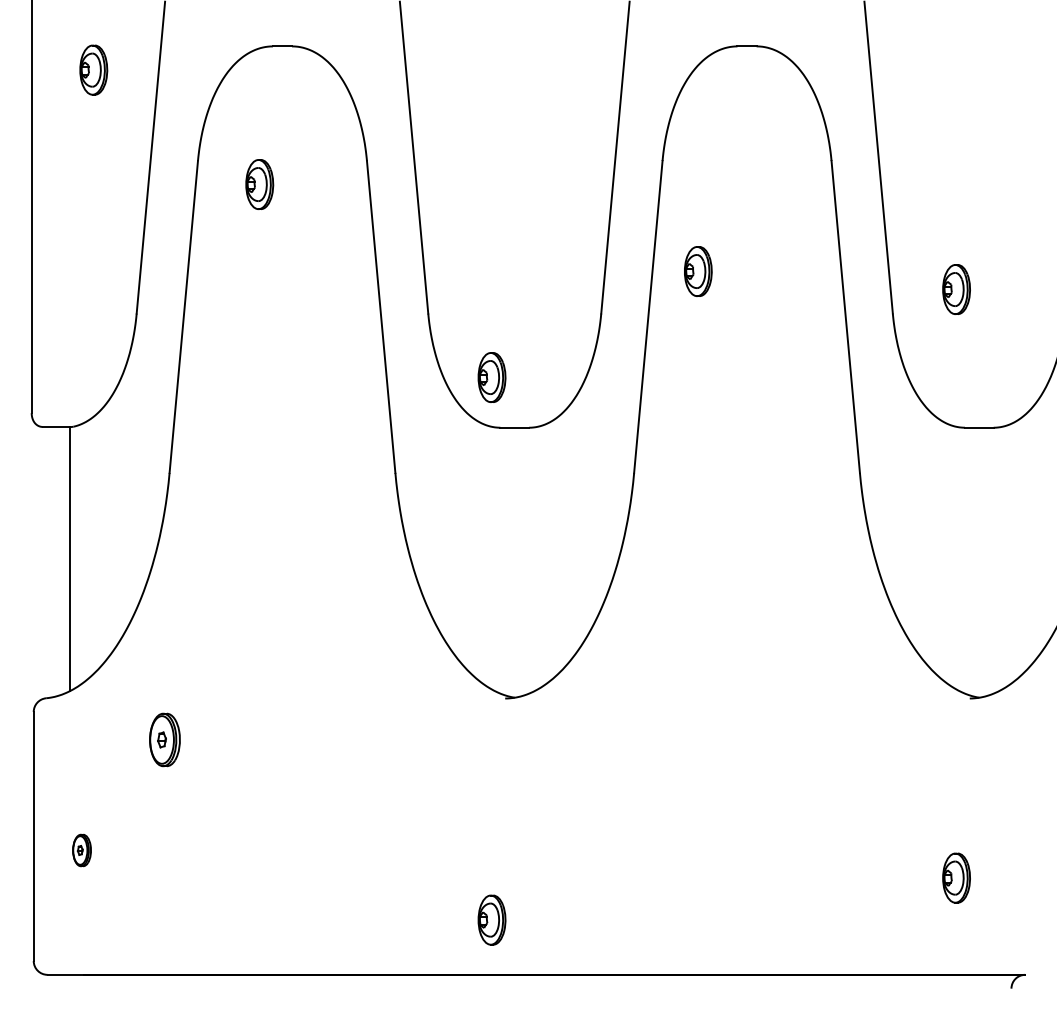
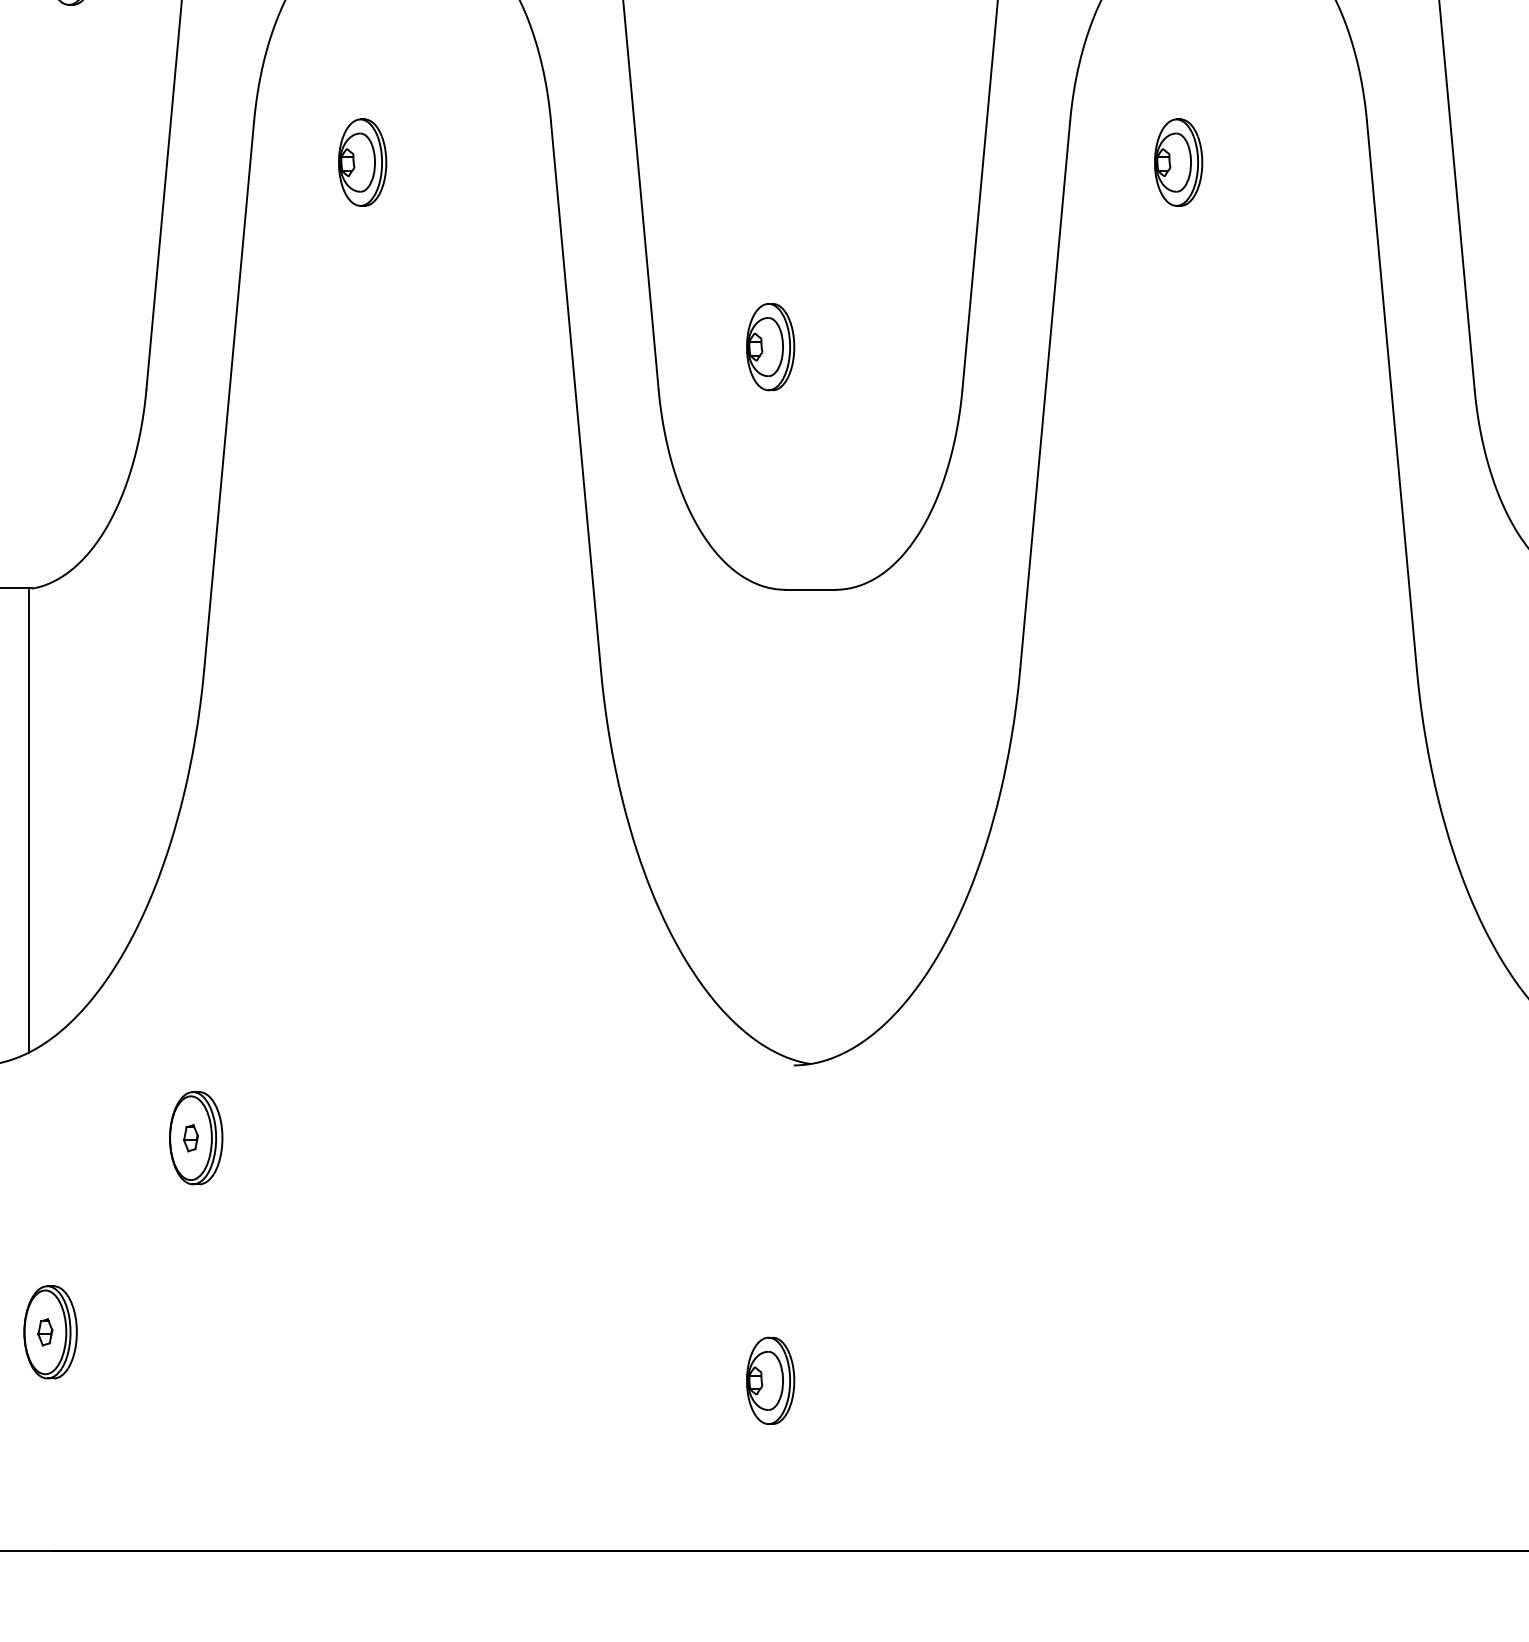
part: (698, 271) -> (1178, 162), moved
part: (491, 377) -> (769, 346), moved
part: (81, 850) -> (49, 1332), size x1.67
part: (491, 919) -> (769, 1379), moved

